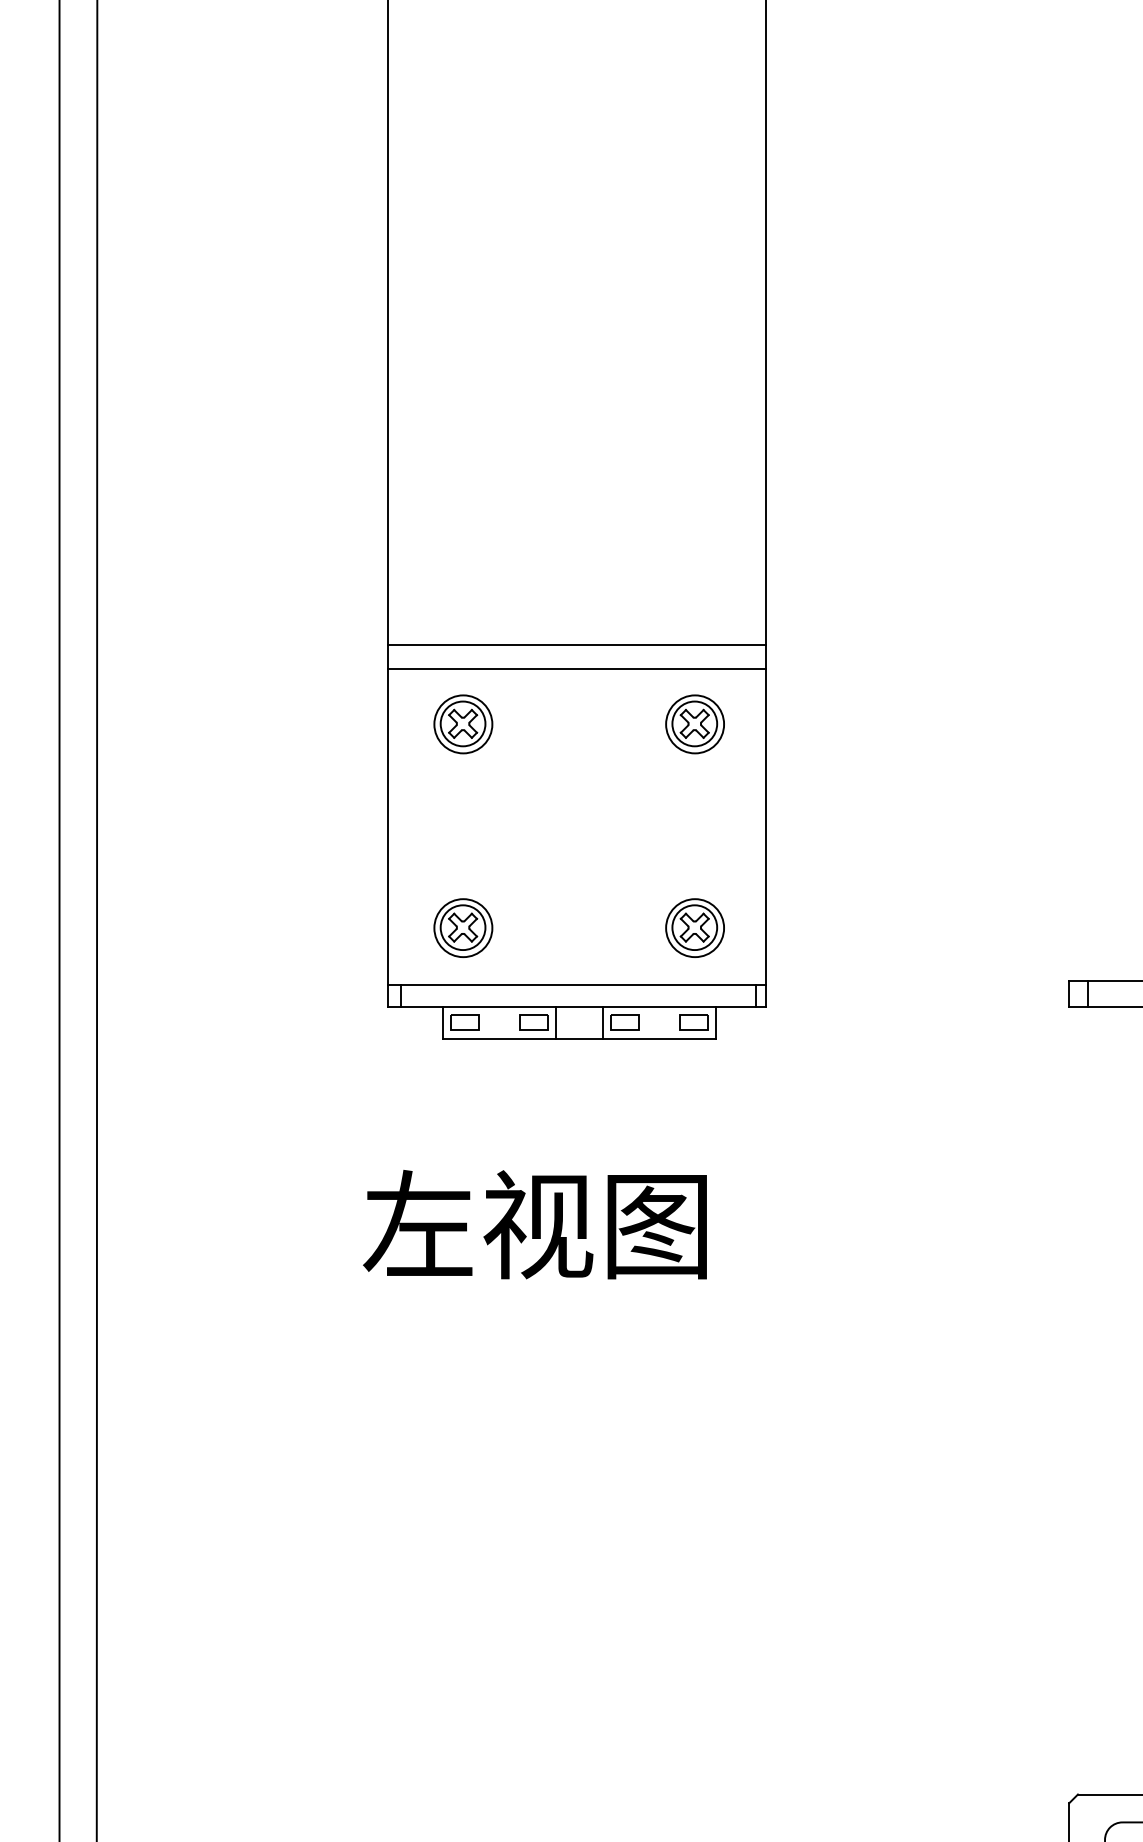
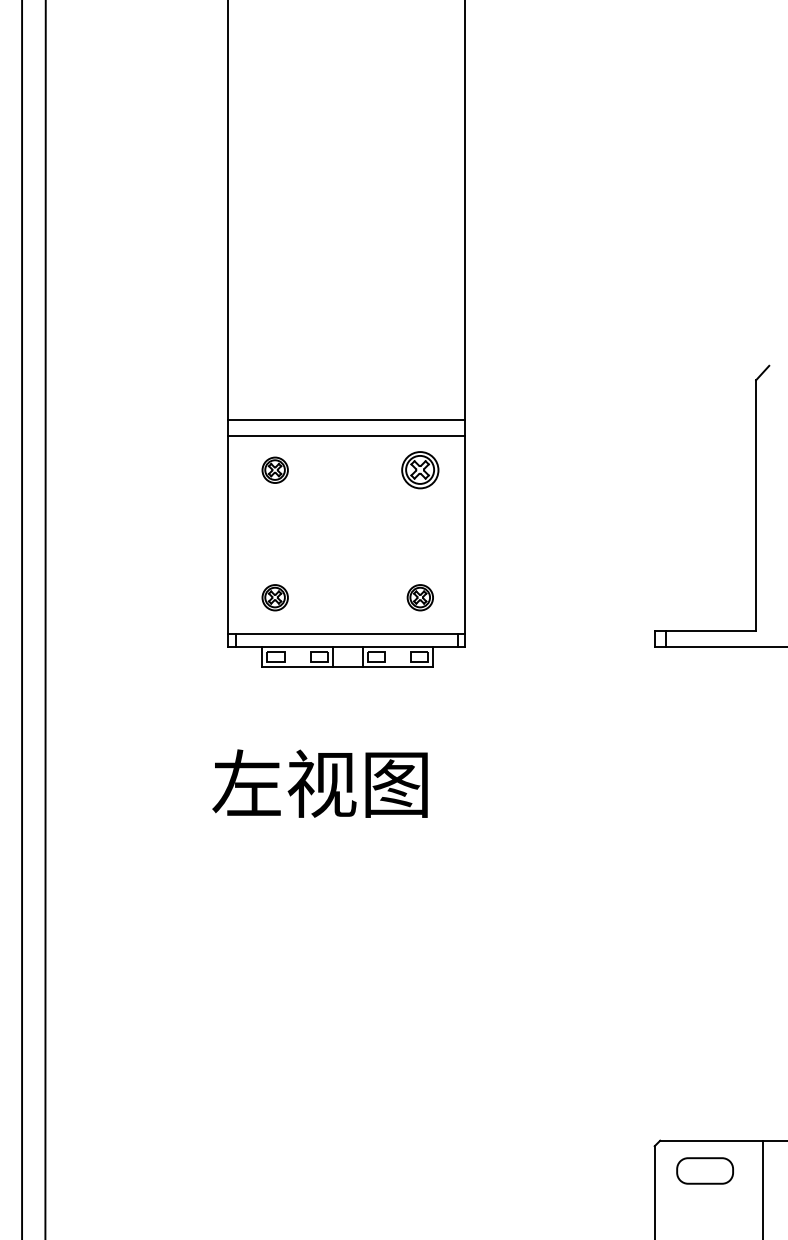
part: (463, 724) -> (275, 470), size x0.7
part: (463, 927) -> (275, 597), size x0.7
part: (695, 927) -> (420, 597), size x0.7

